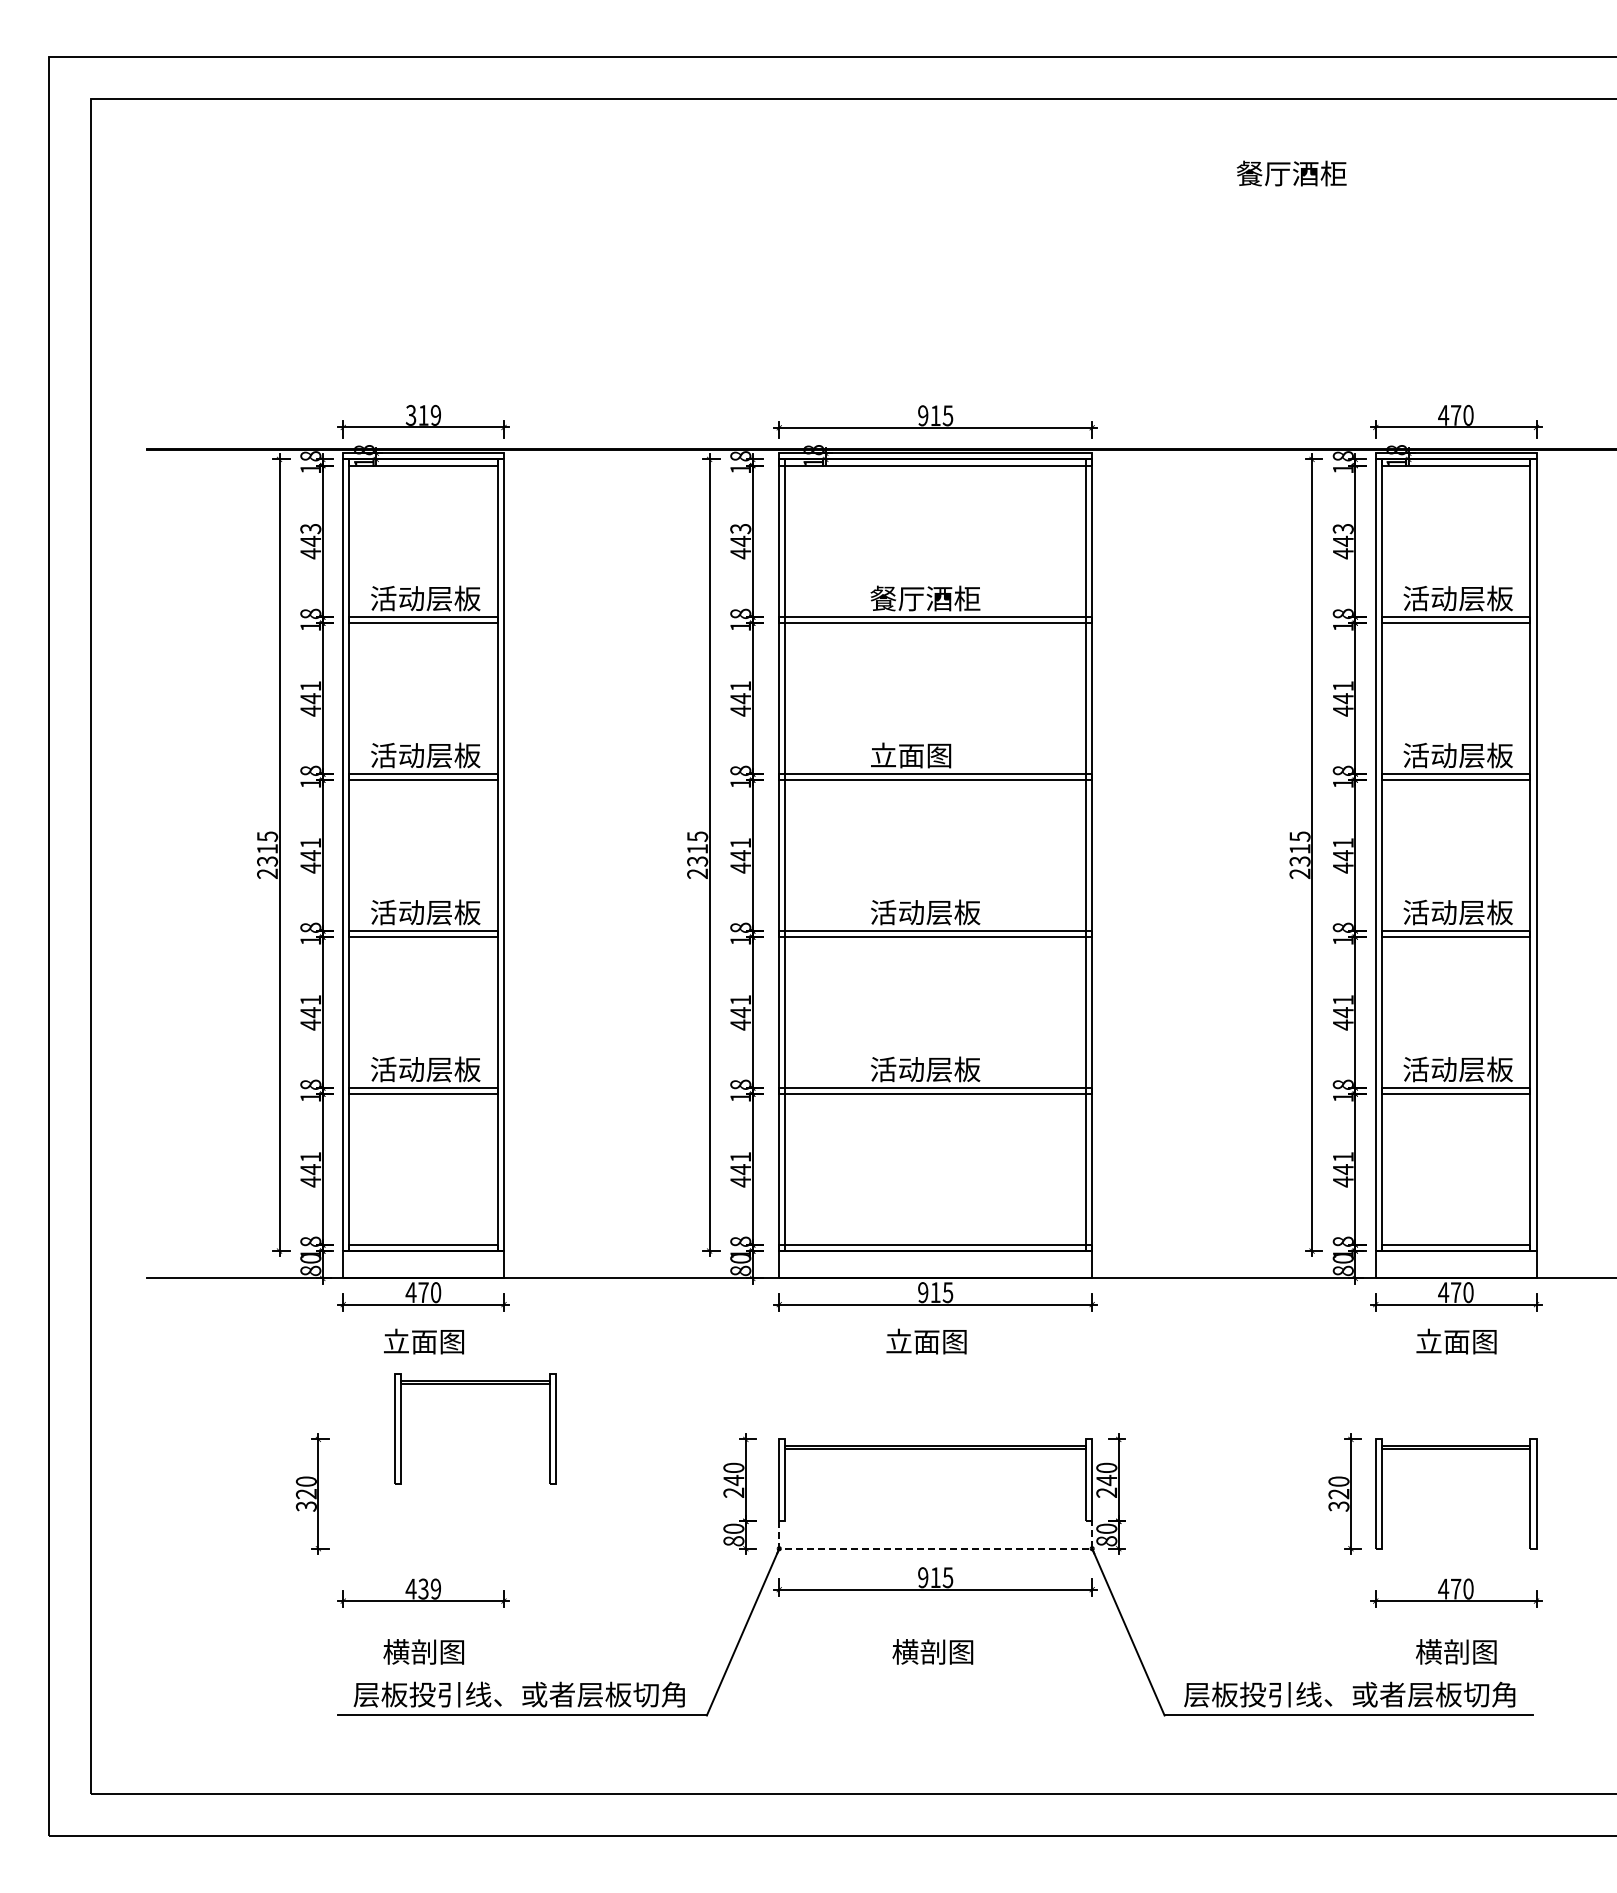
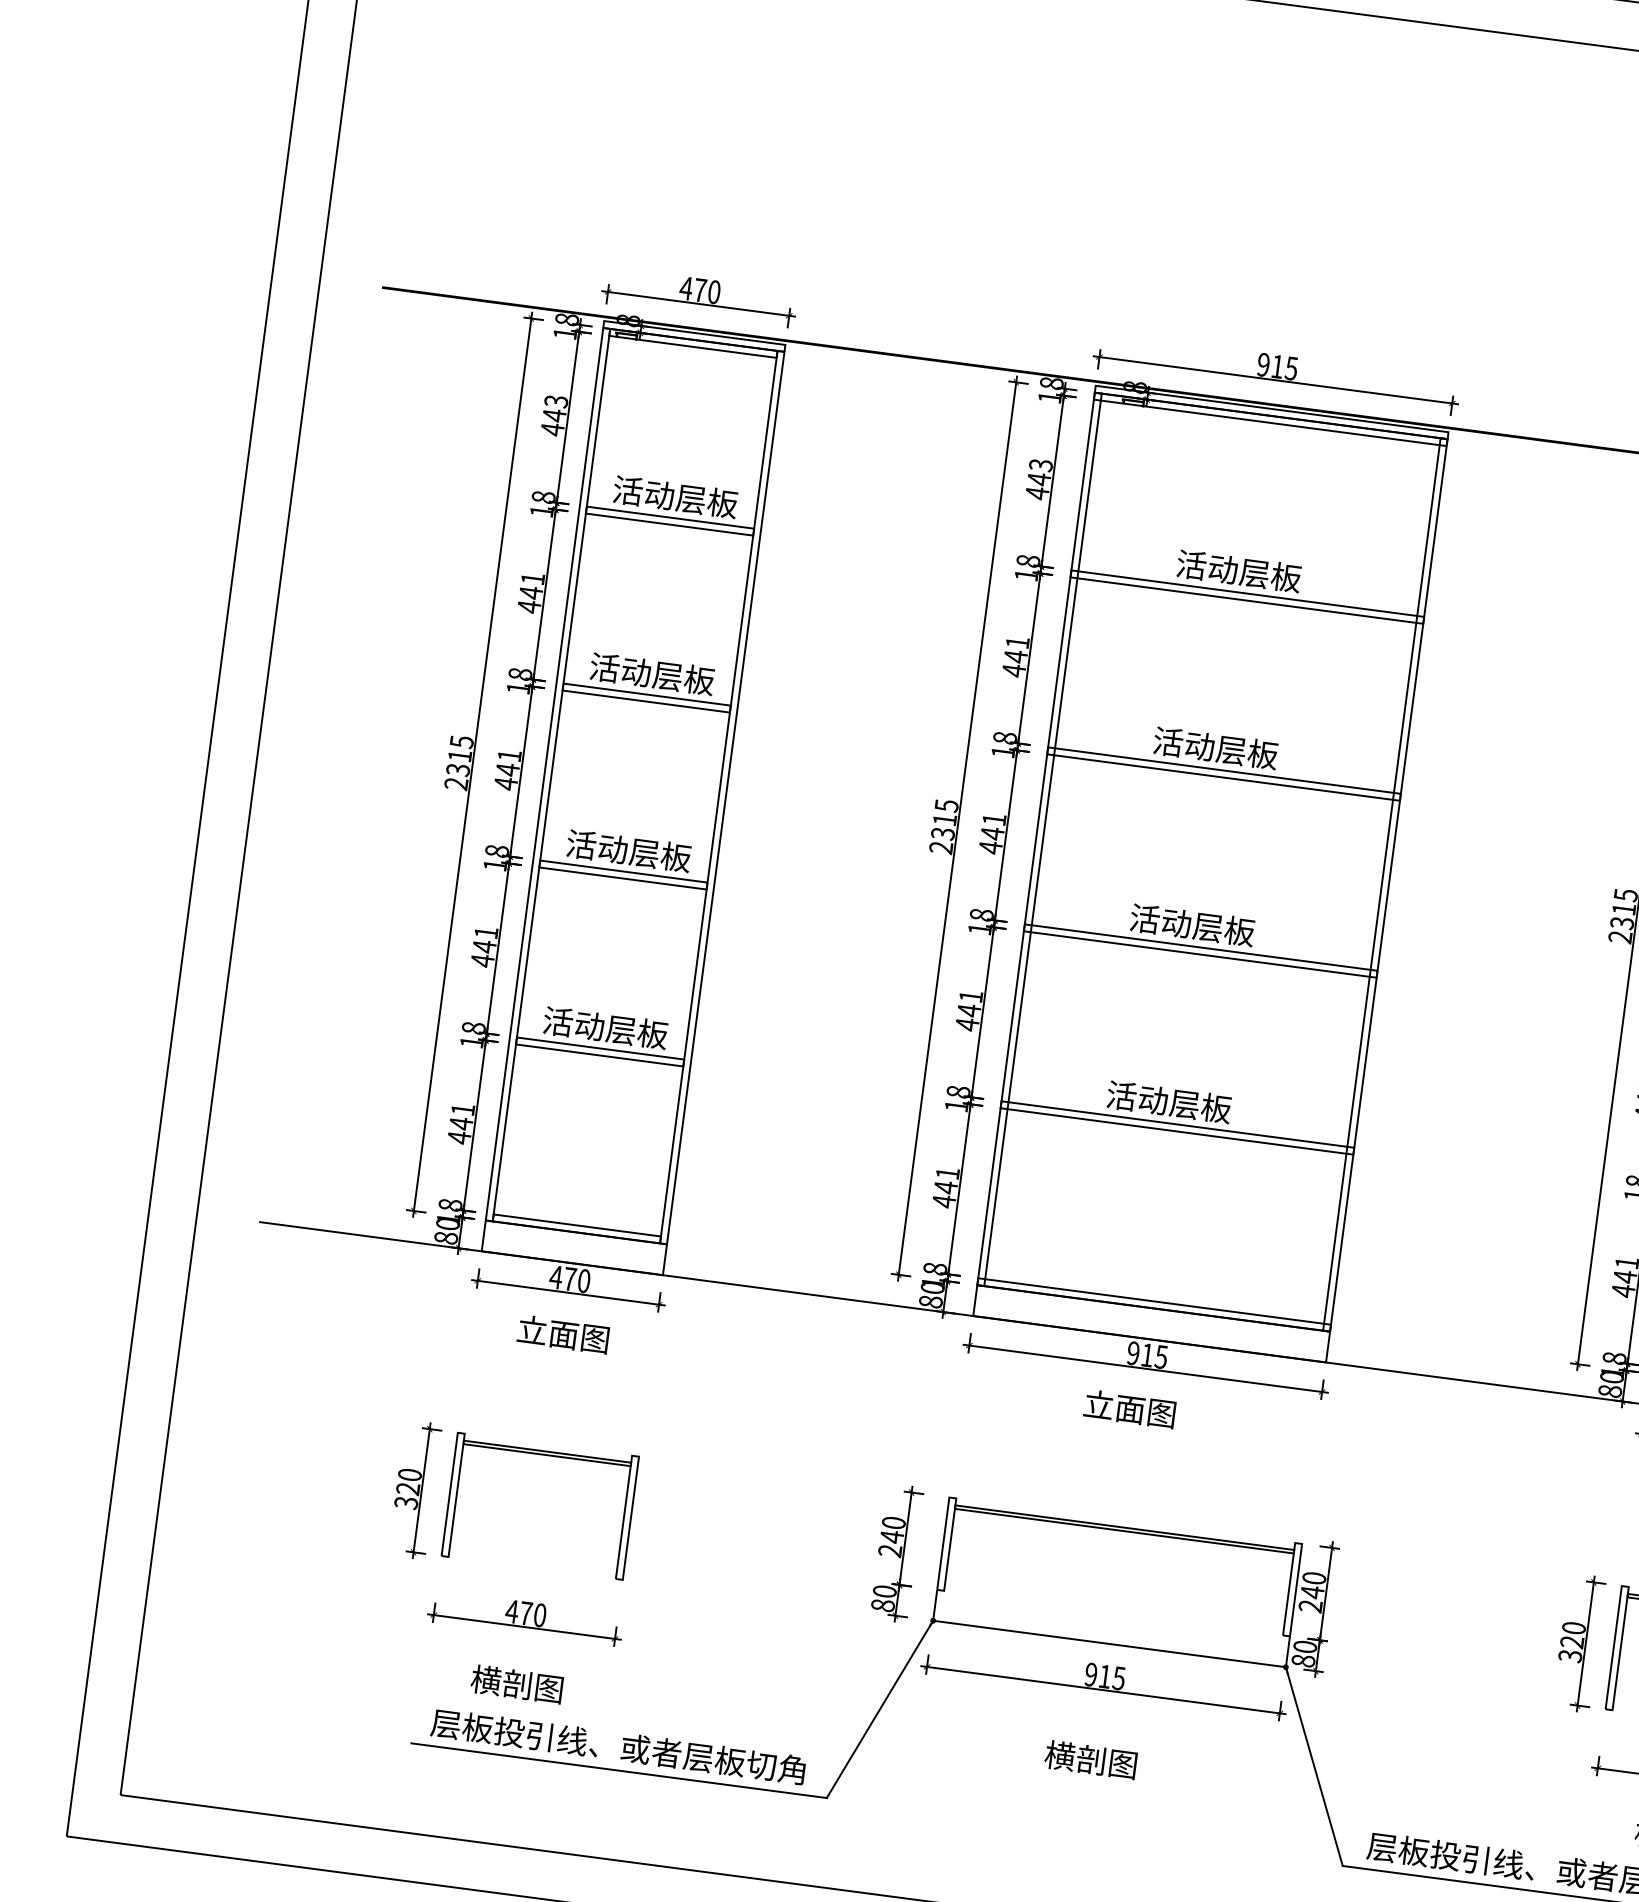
text: (423, 414) -> (700, 289), 319 -> 470
text: (925, 598) -> (1239, 571), 餐厅酒柜 -> 活动层板
text: (925, 755) -> (1215, 748), 立面图 -> 活动层板
part: (475, 1384) -> (546, 1456), moved
line: (936, 1548) -> (1110, 1643), dashed -> solid
text: (429, 1588) -> (532, 1613), 439 -> 470

